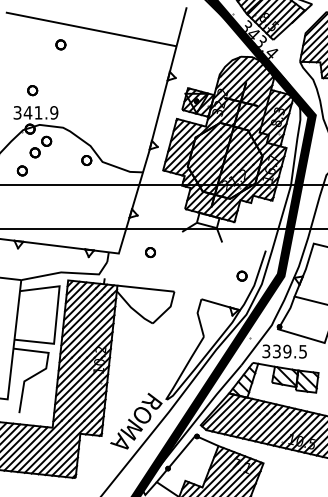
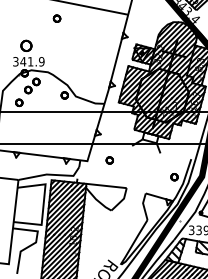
part: (60, 44) -> (56, 18), moved
part: (32, 90) -> (26, 45), size x1.6

